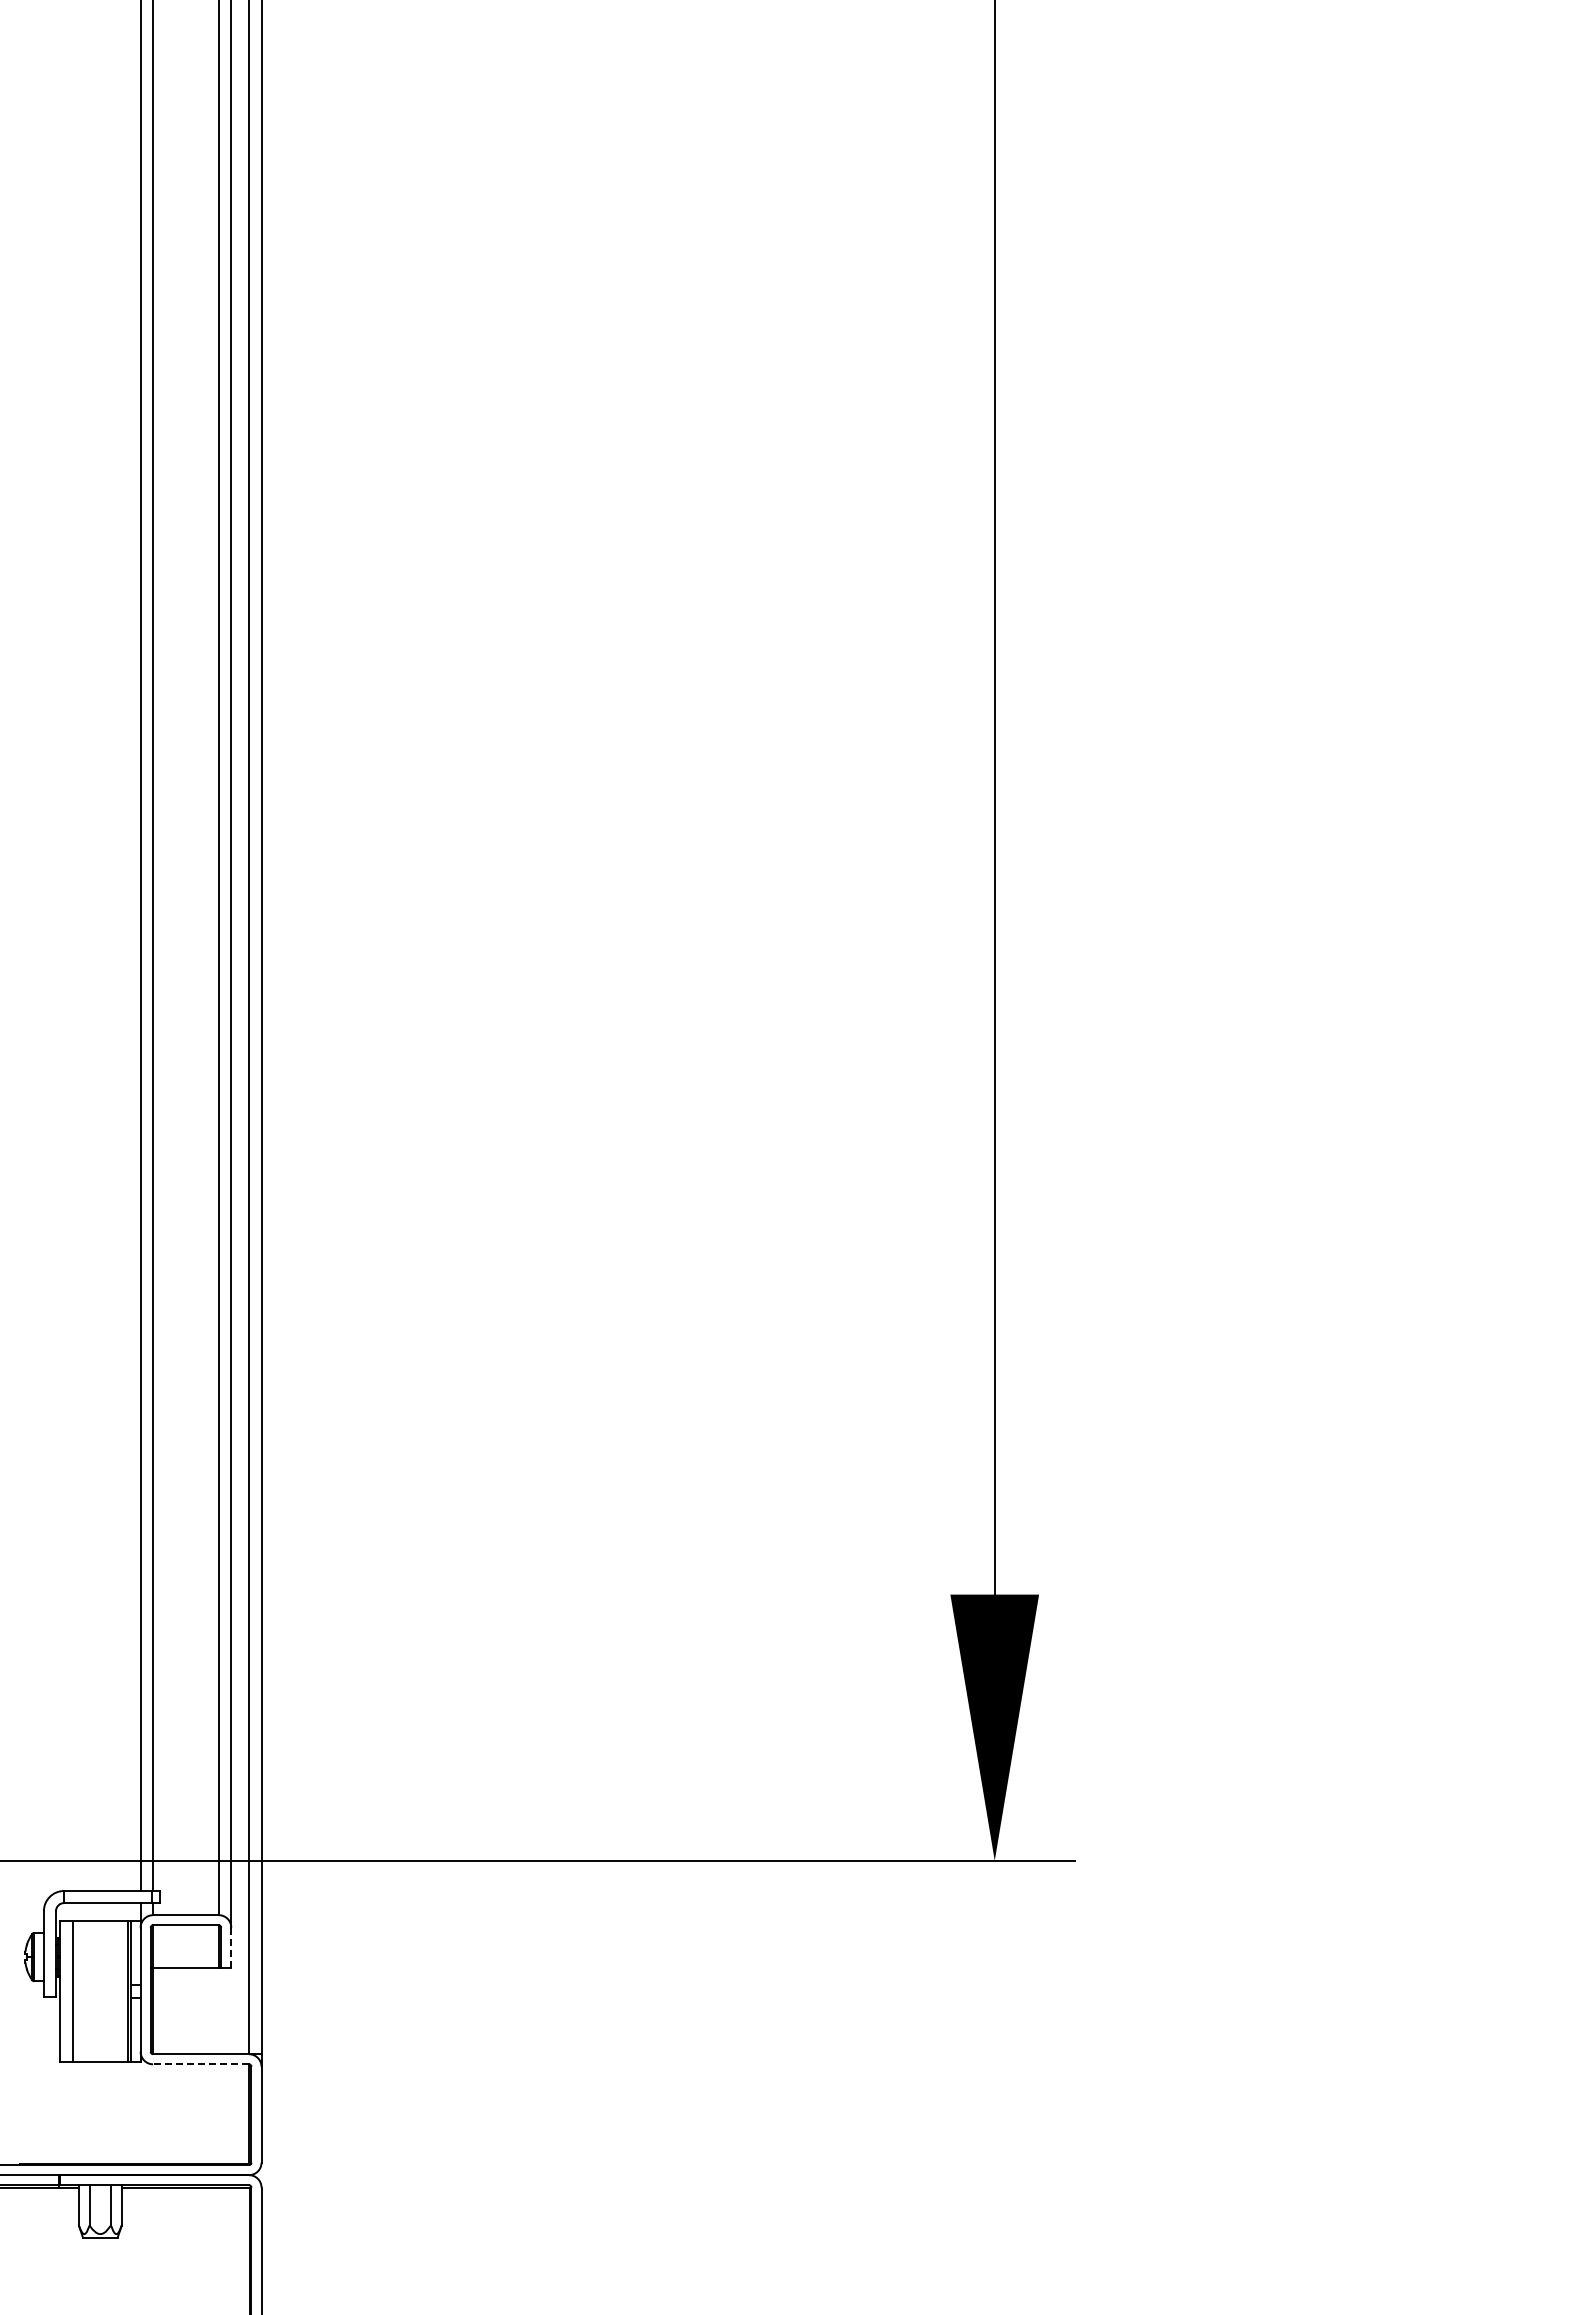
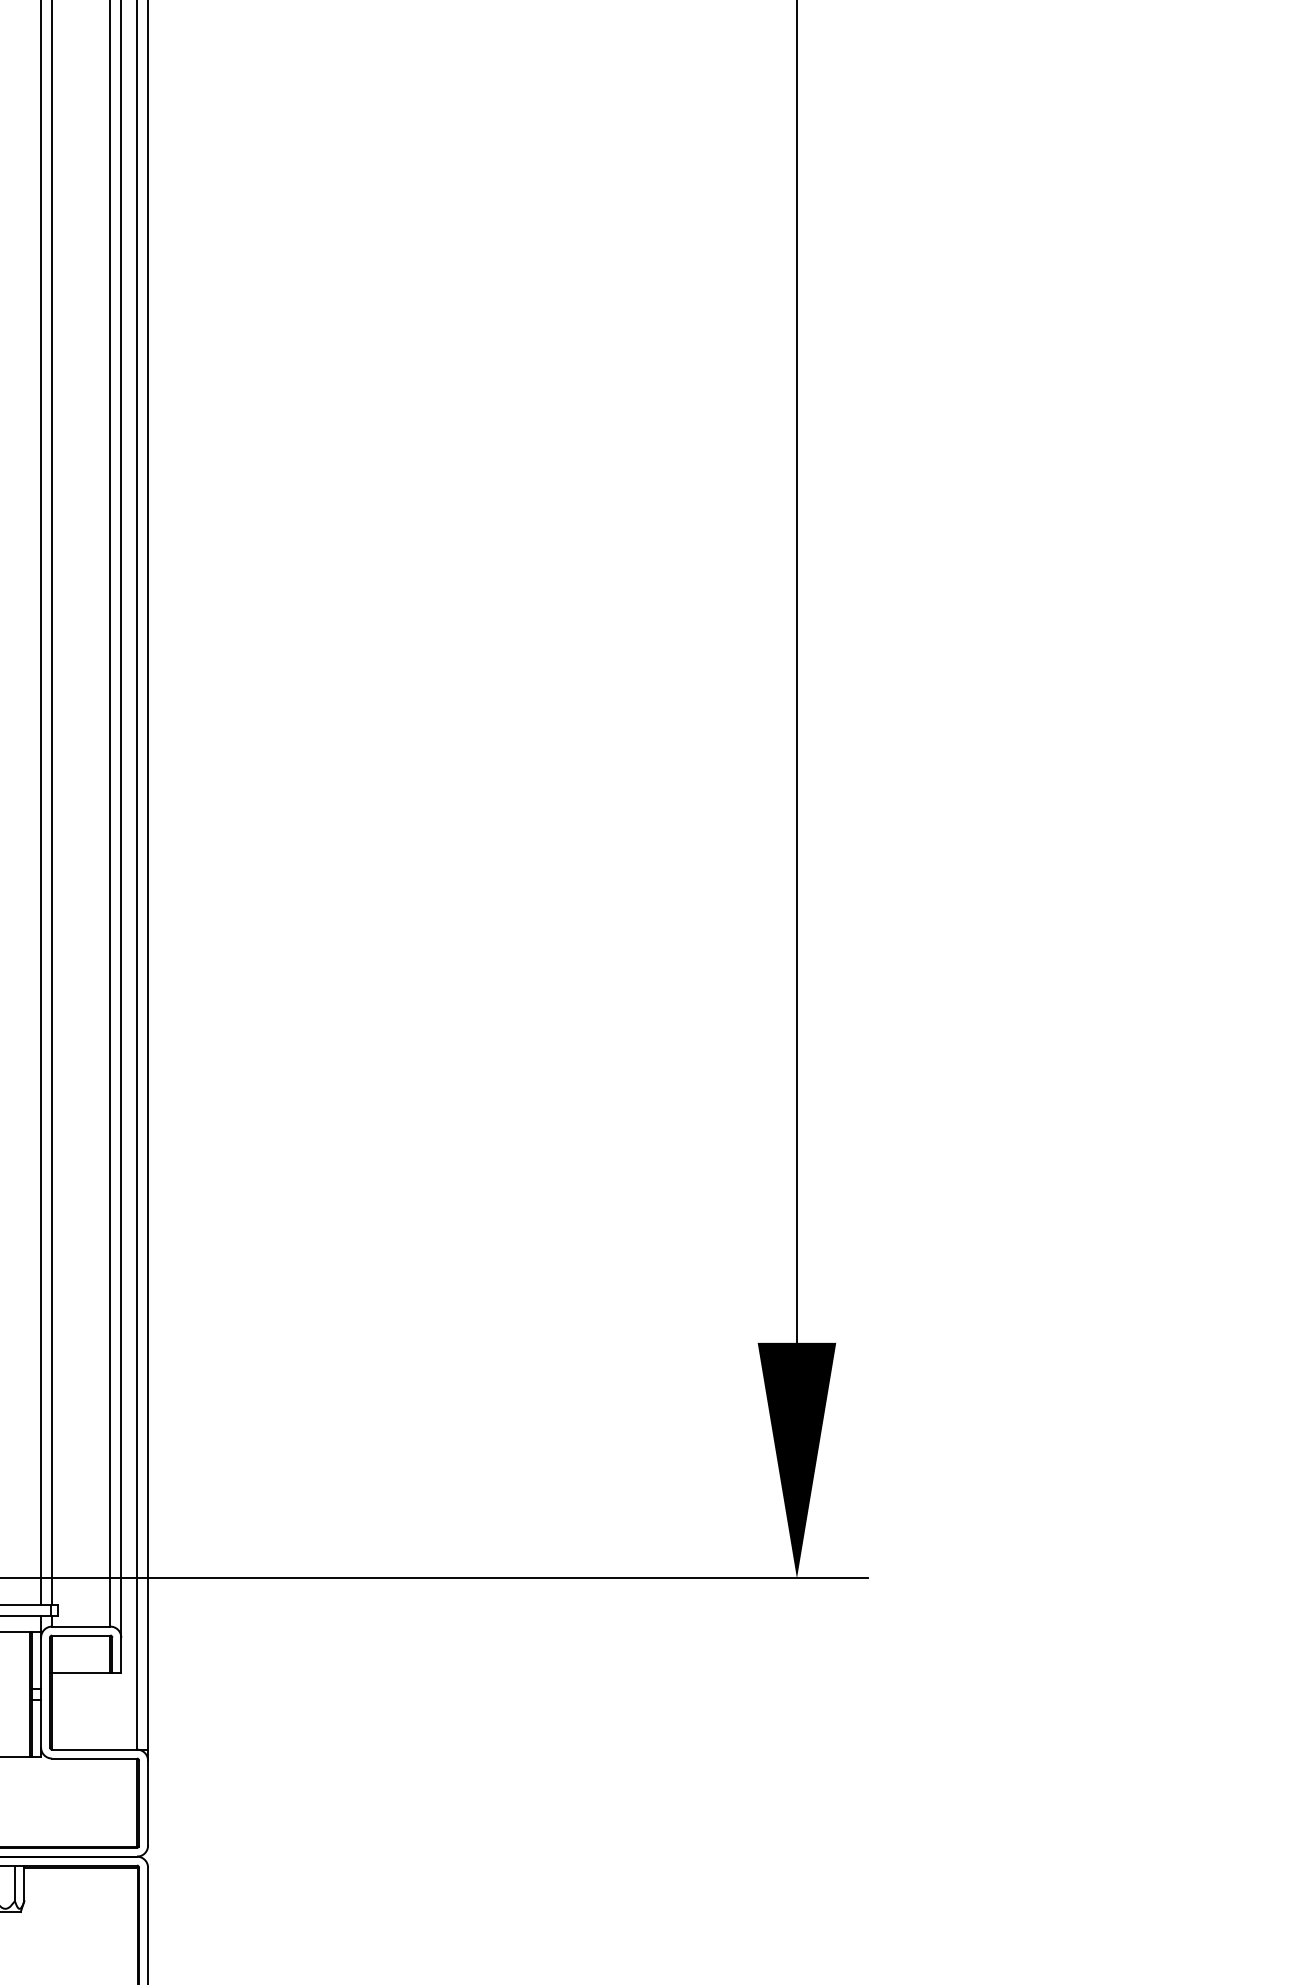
line: (231, 1947) -> (121, 1655), dashed -> solid
line: (201, 2064) -> (94, 1758), dashed -> solid

